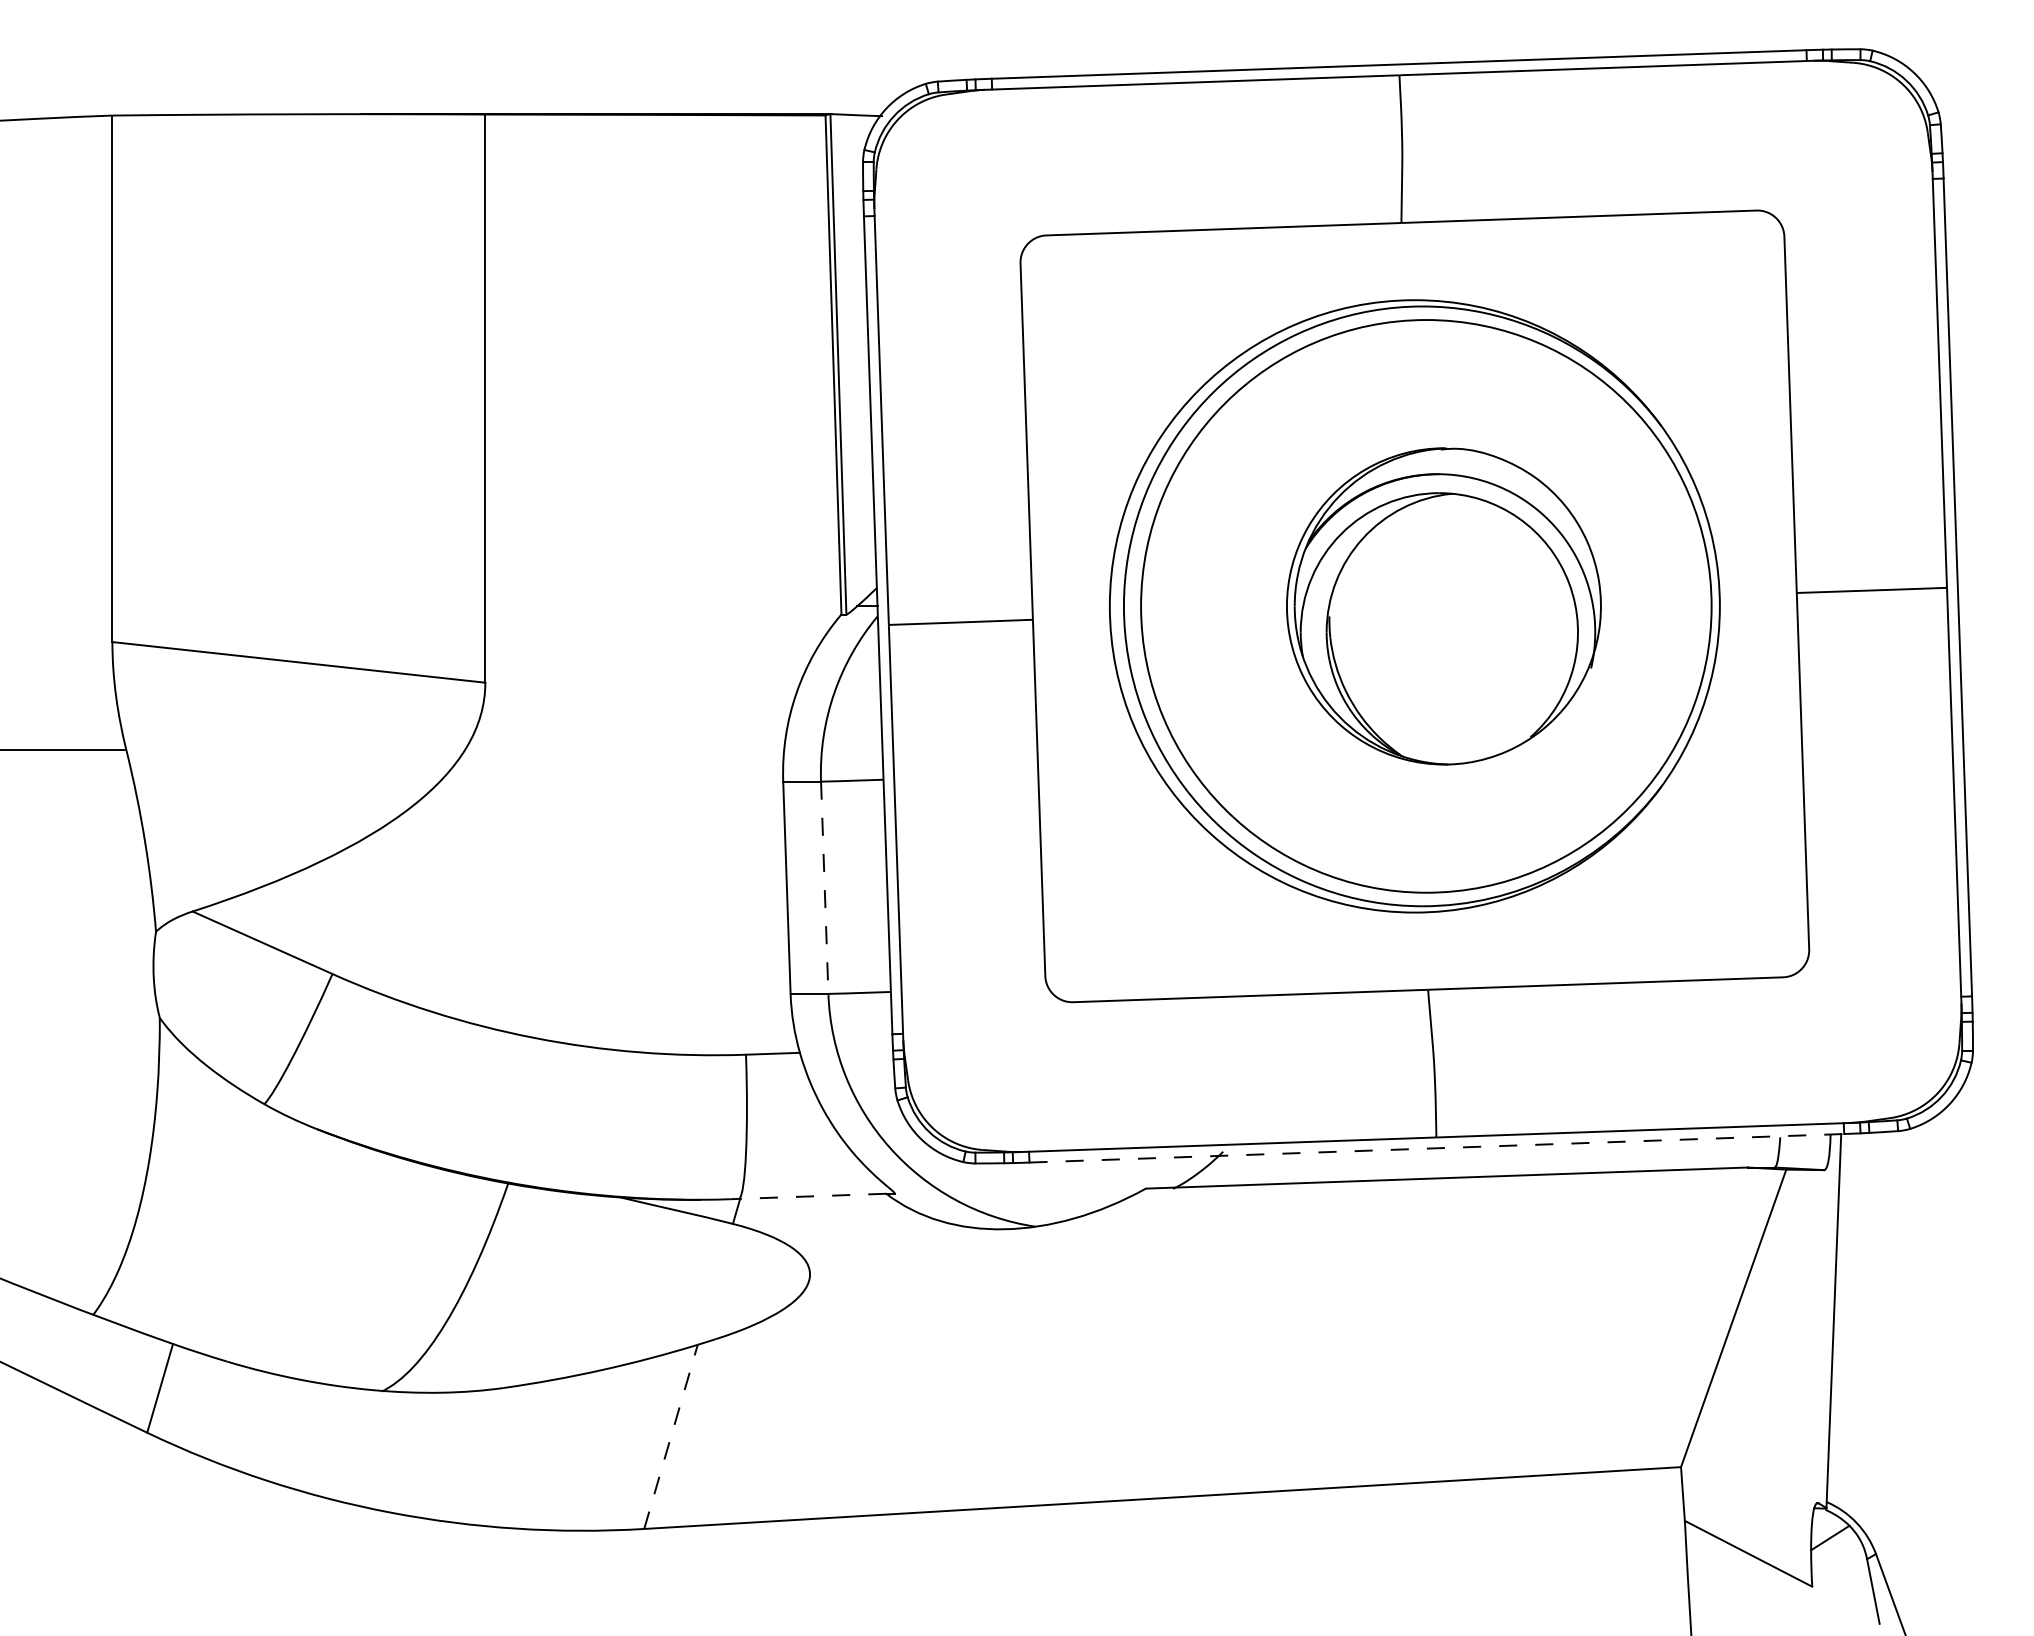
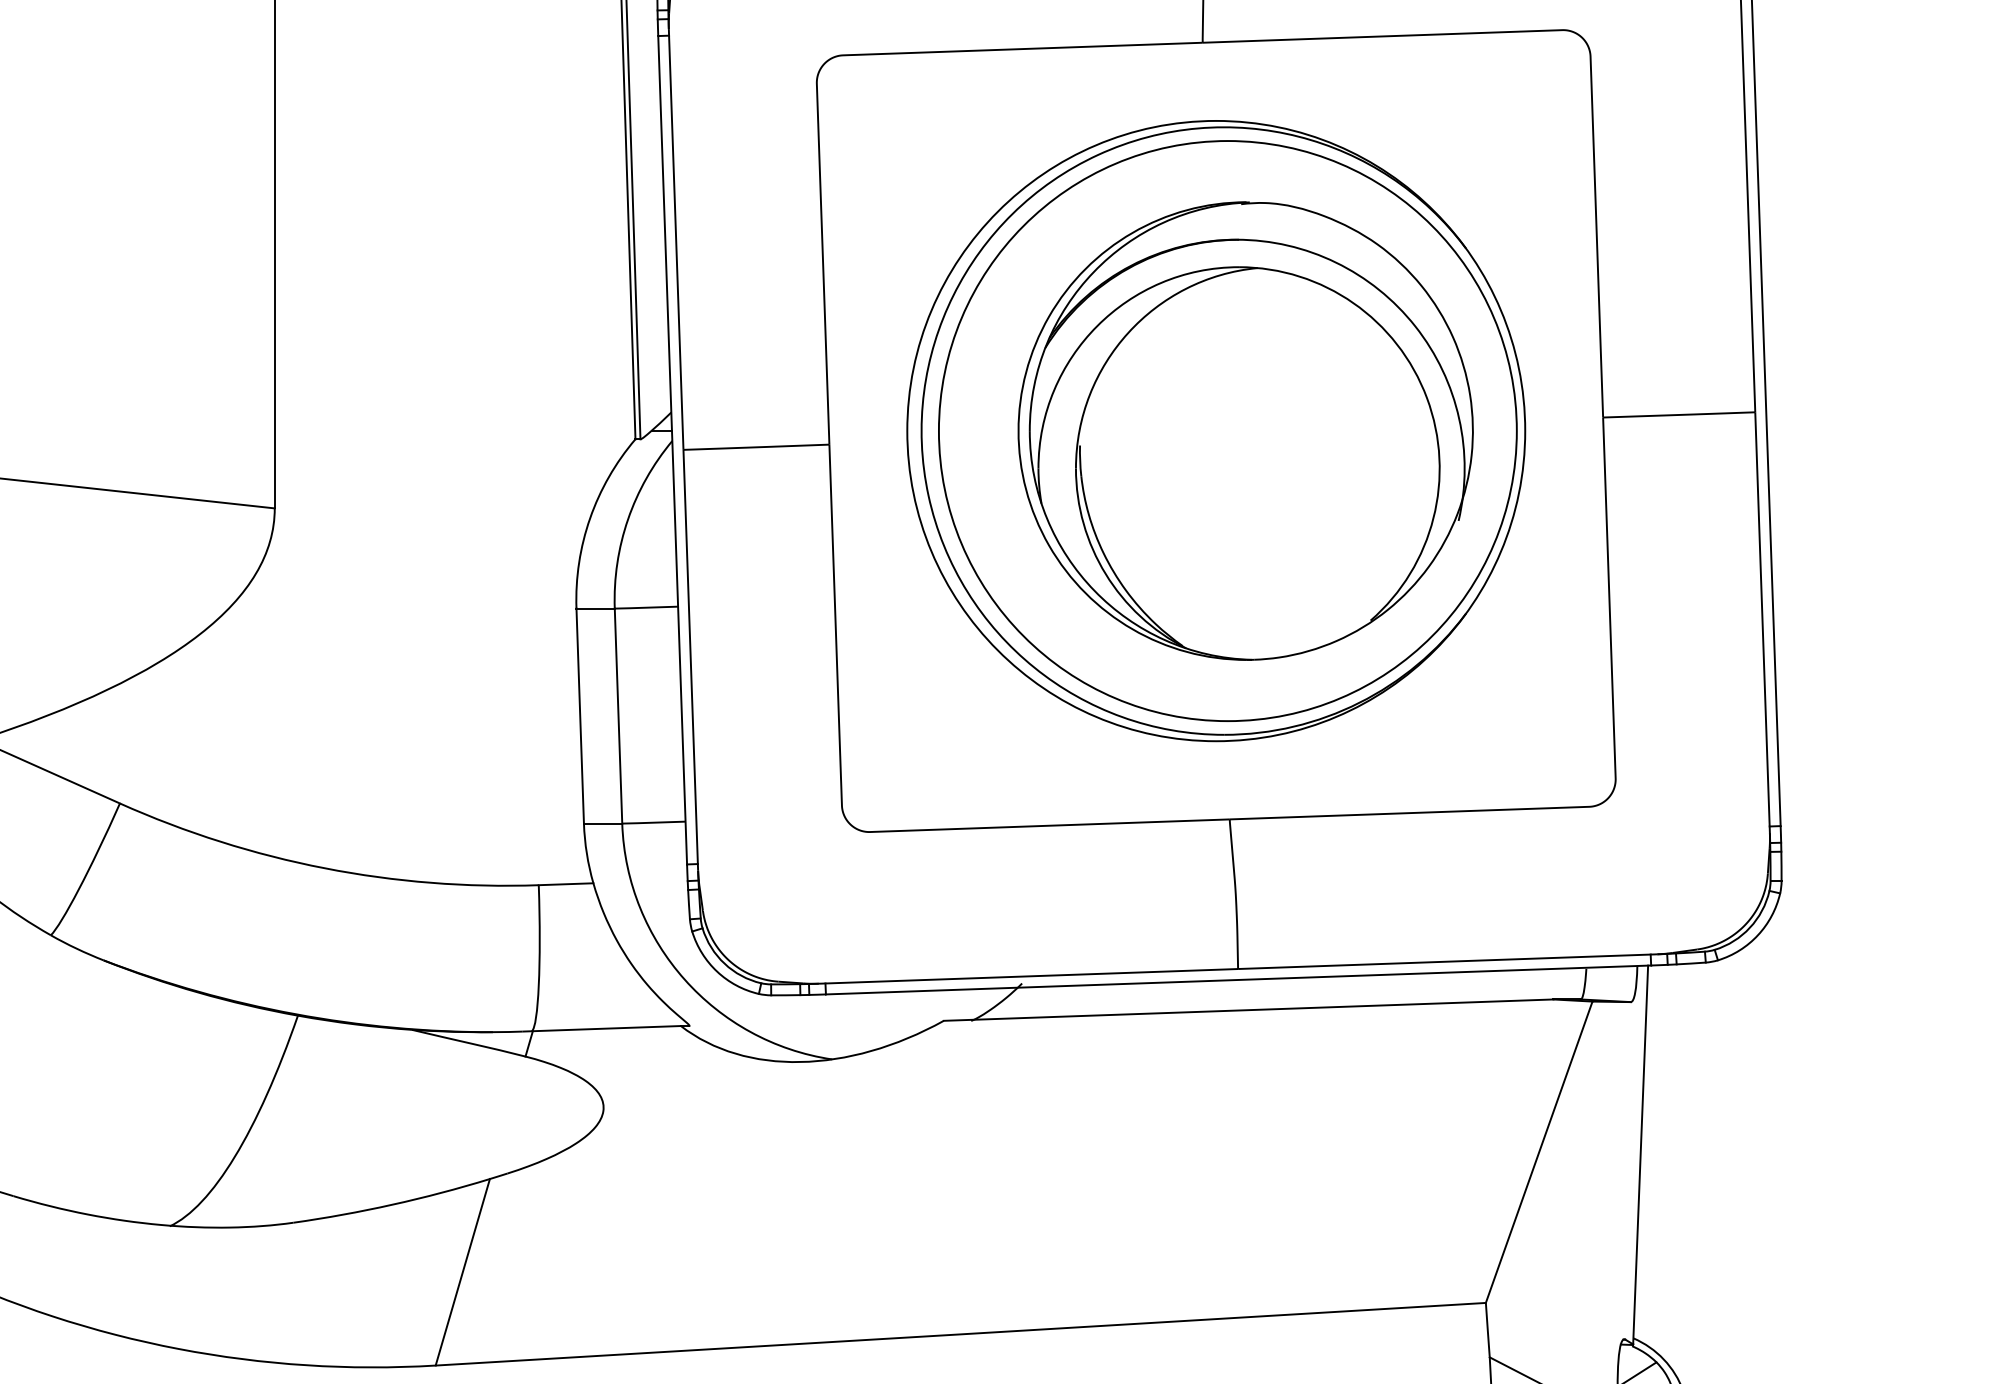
part: (1443, 606) -> (1245, 431), size x1.43
line: (824, 888) -> (618, 716), dashed -> solid
line: (1436, 1148) -> (1238, 980), dashed -> solid
line: (812, 1196) -> (606, 1028), dashed -> solid
line: (671, 1436) -> (463, 1271), dashed -> solid

